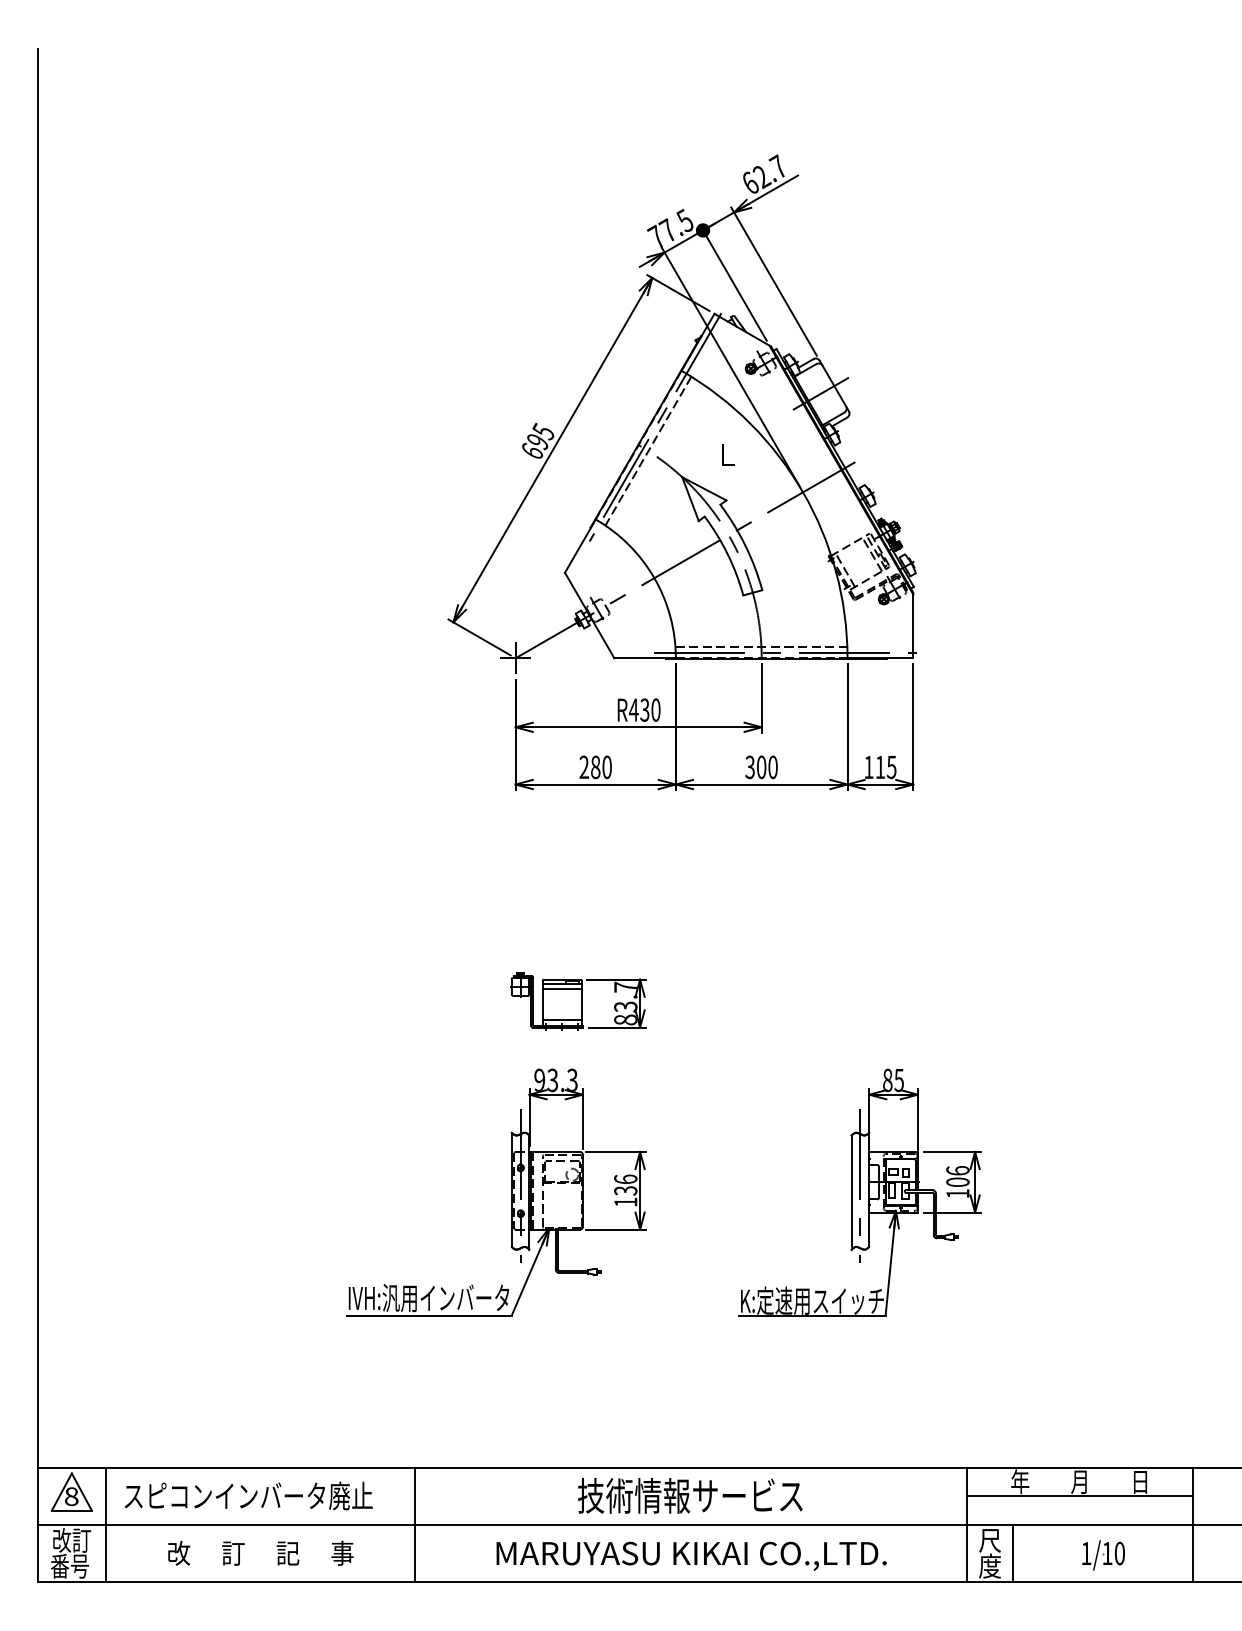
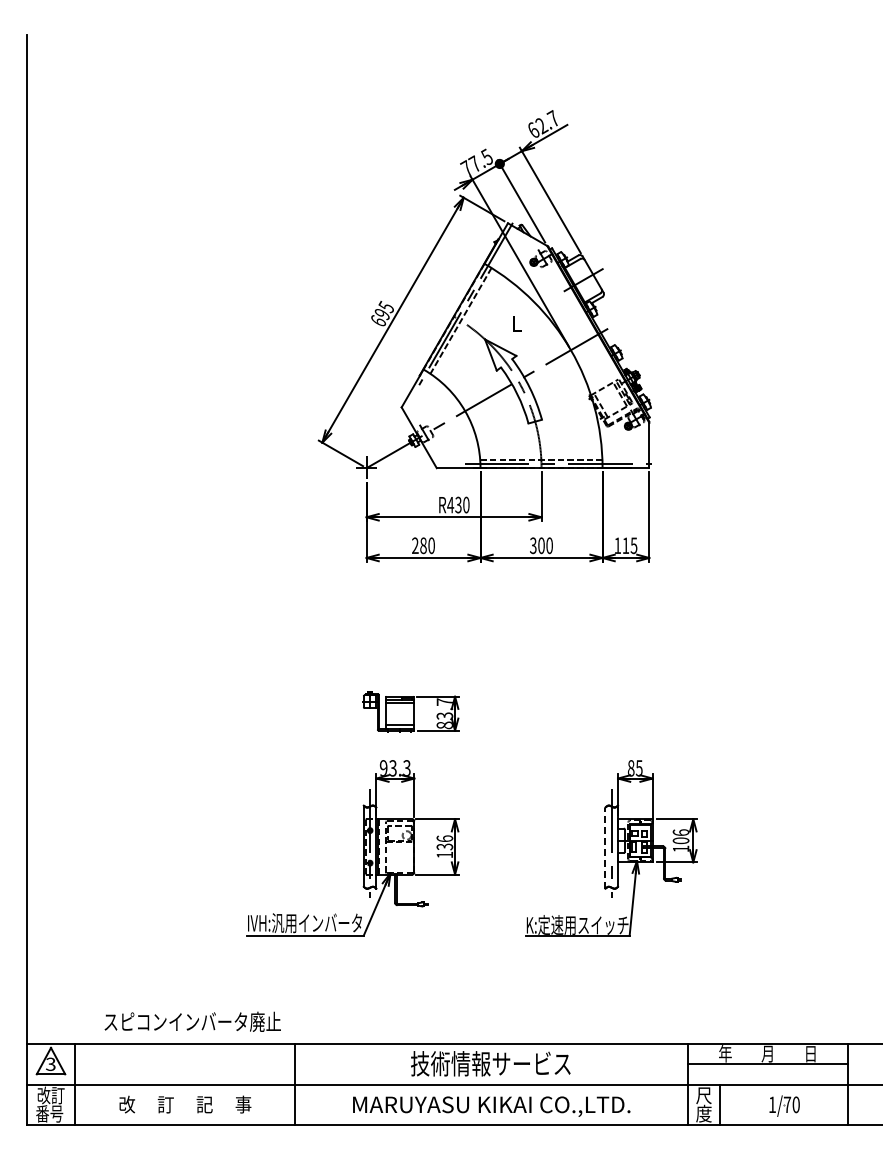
line: (851, 1193) -> (605, 848), solid -> dashed
text: (71, 1495) -> (50, 1063), 8 -> 3
text: (248, 1495) -> (192, 1021), moved
text: (1107, 1553) -> (787, 1104), 1/10 -> 1/70

